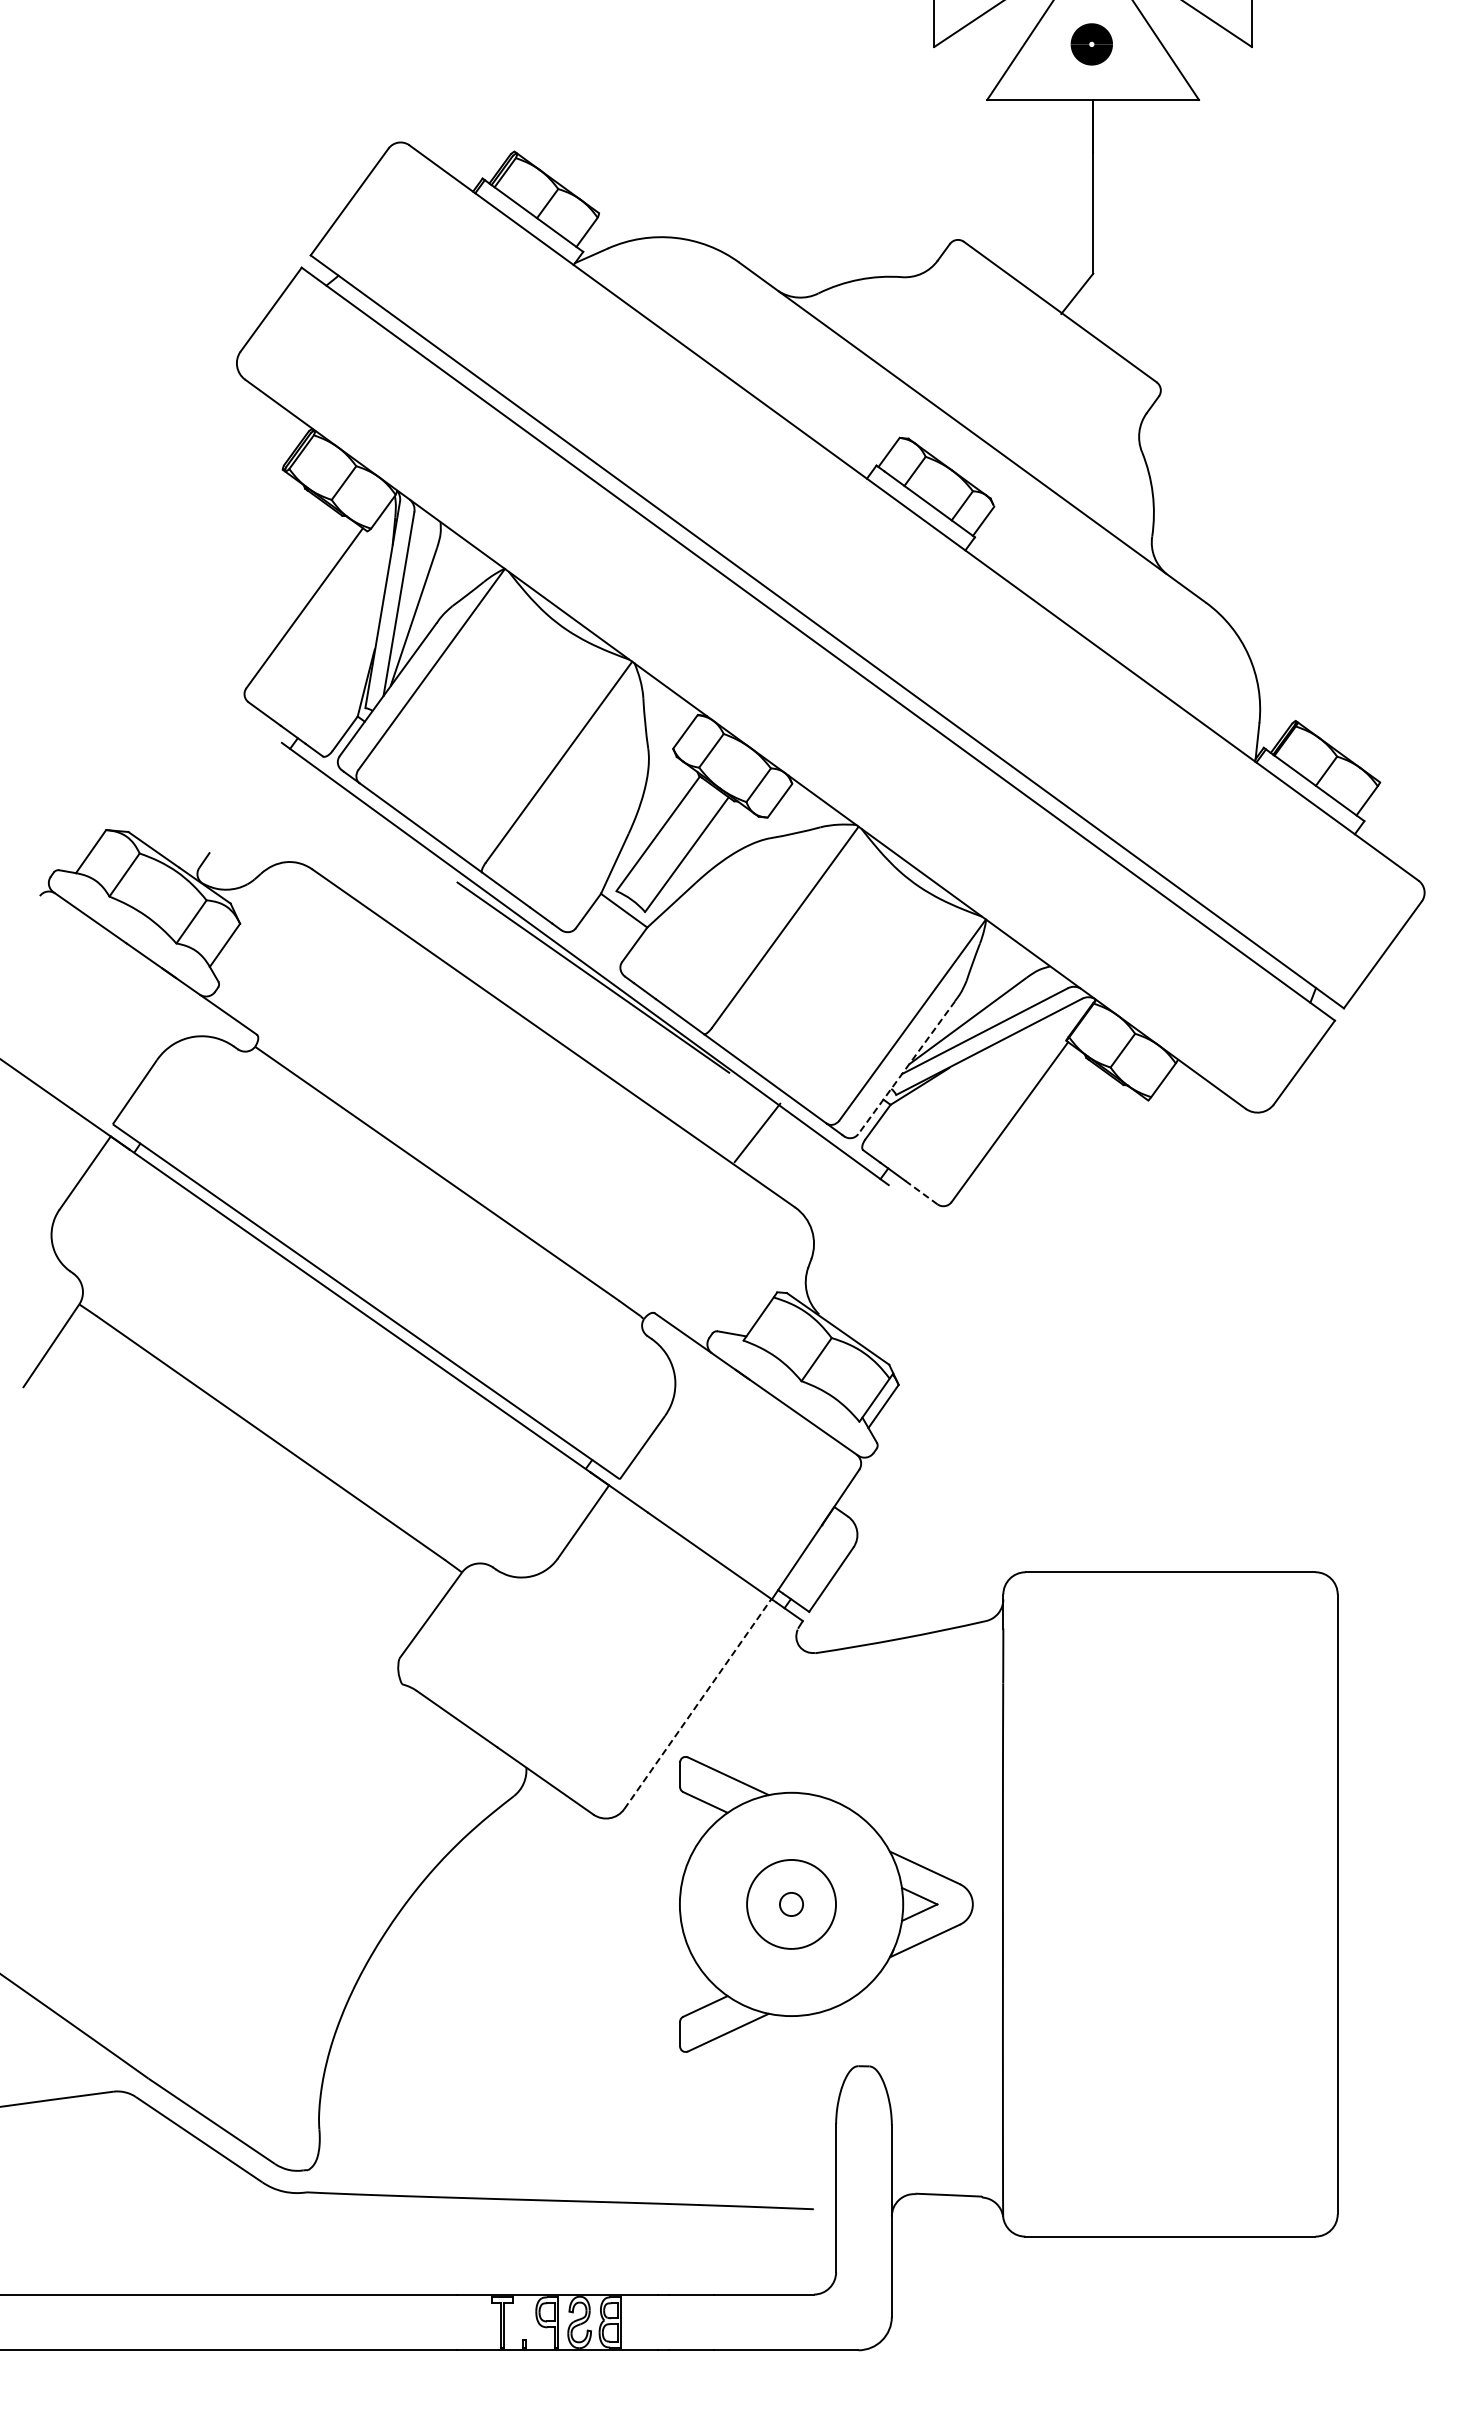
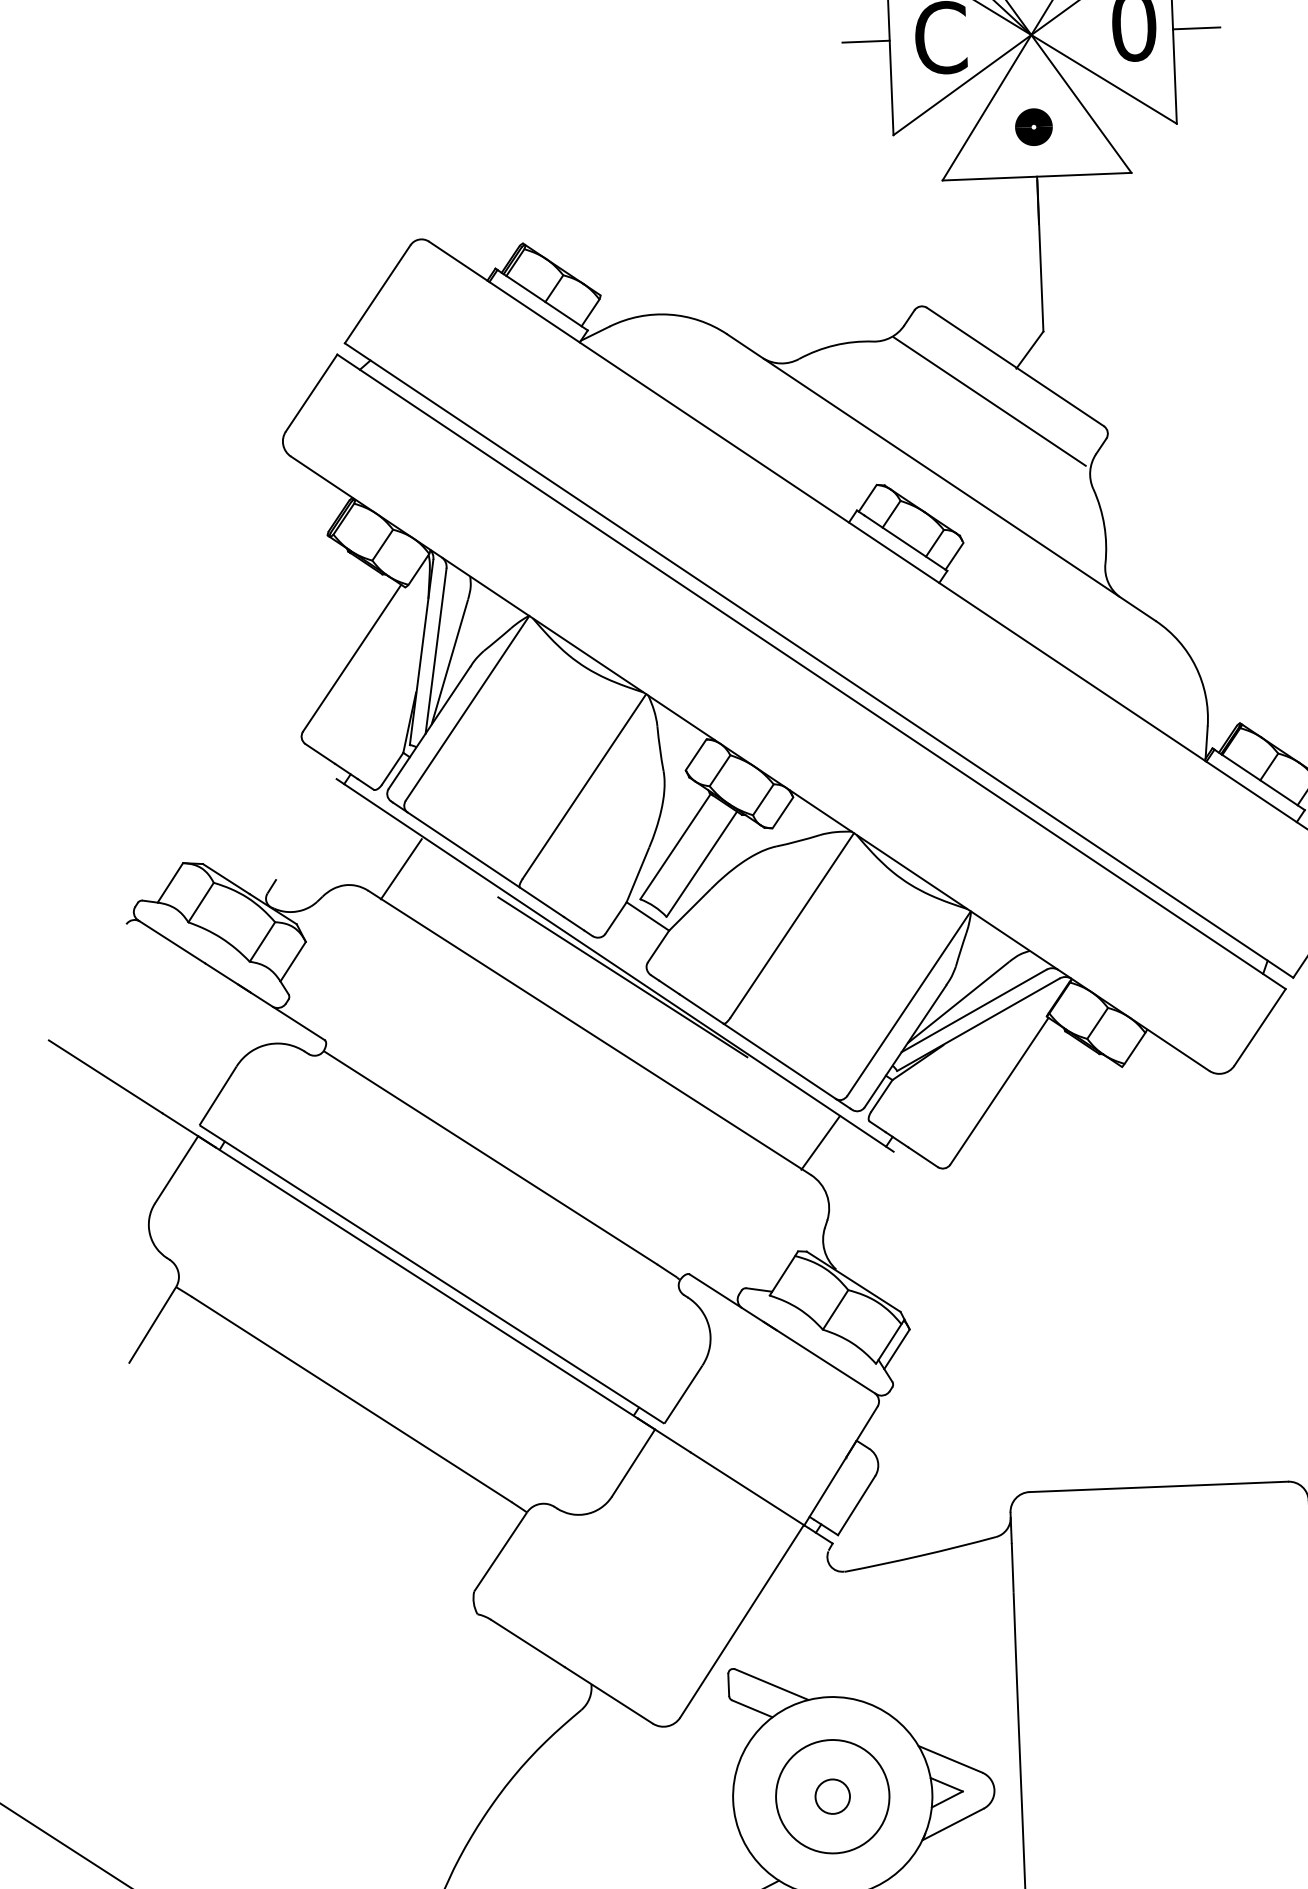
line: (1029, 349) -> (989, 401), added
line: (350, 846) -> (401, 869), added
line: (906, 1068) -> (905, 1047), dashed -> solid
line: (757, 1132) -> (820, 1142), moved
line: (921, 1192) -> (923, 1157), dashed -> solid
line: (698, 1703) -> (742, 1620), dashed -> solid
circle: (791, 1903) -> (832, 1795), size x1.43
circle: (791, 1904) -> (832, 1796), size x1.67

